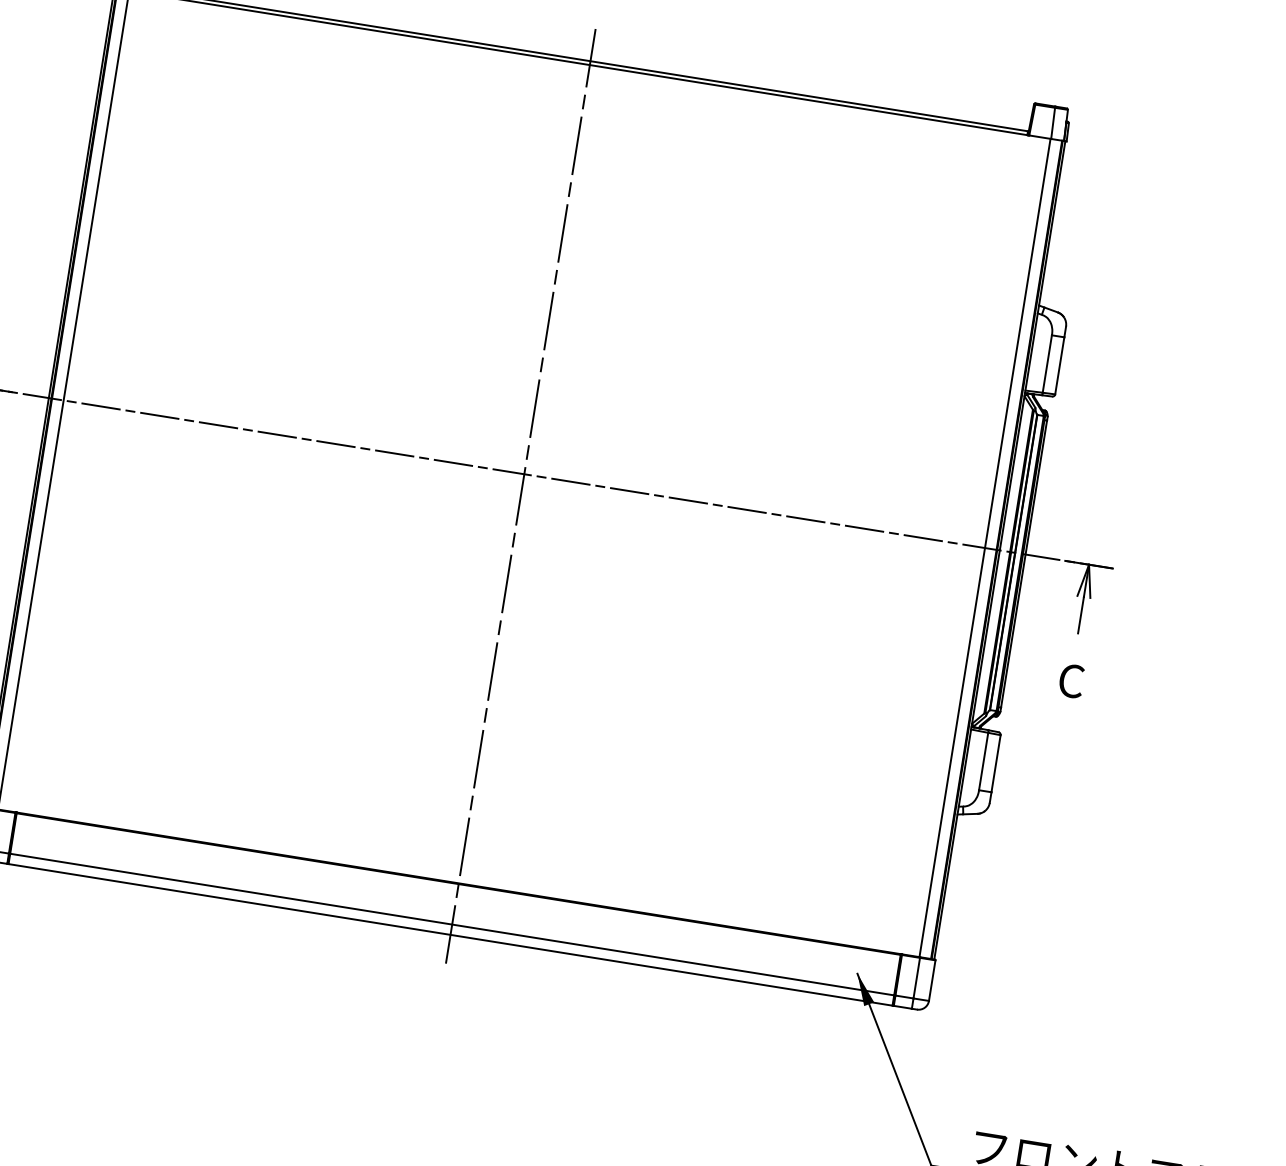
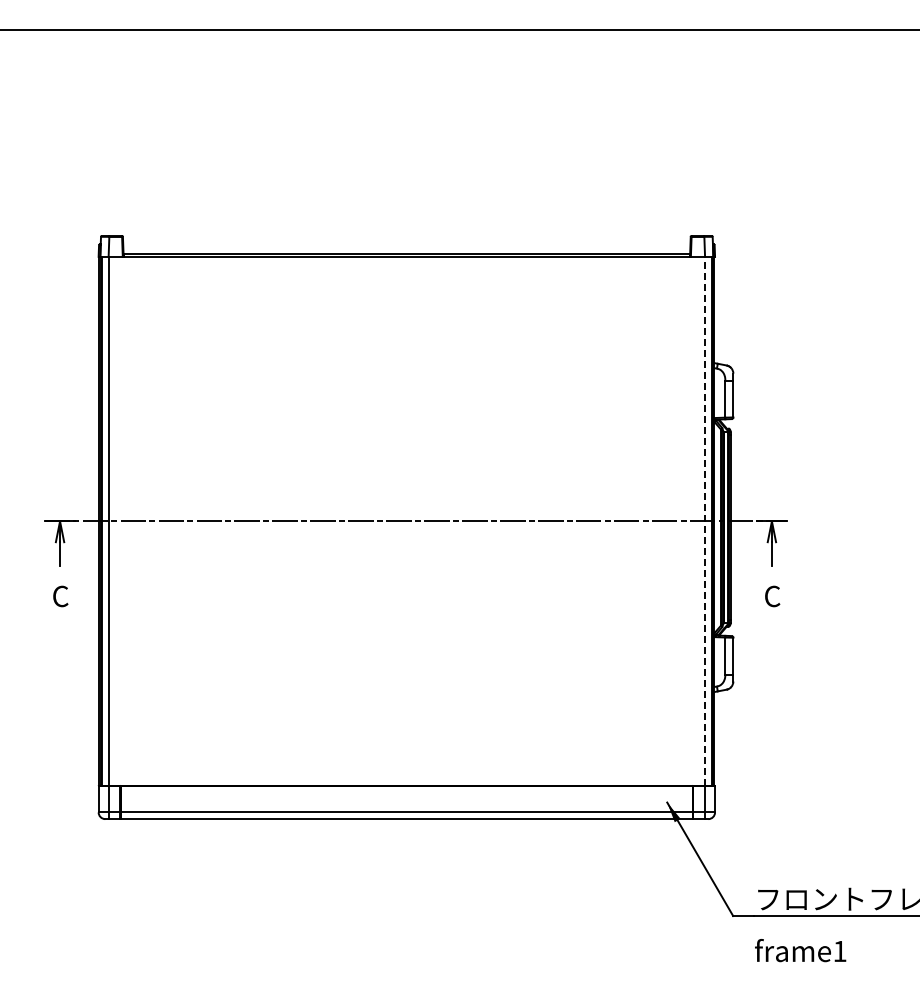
line: (520, 497) -> (406, 536), removed
line: (985, 546) -> (704, 520), solid -> dashed

